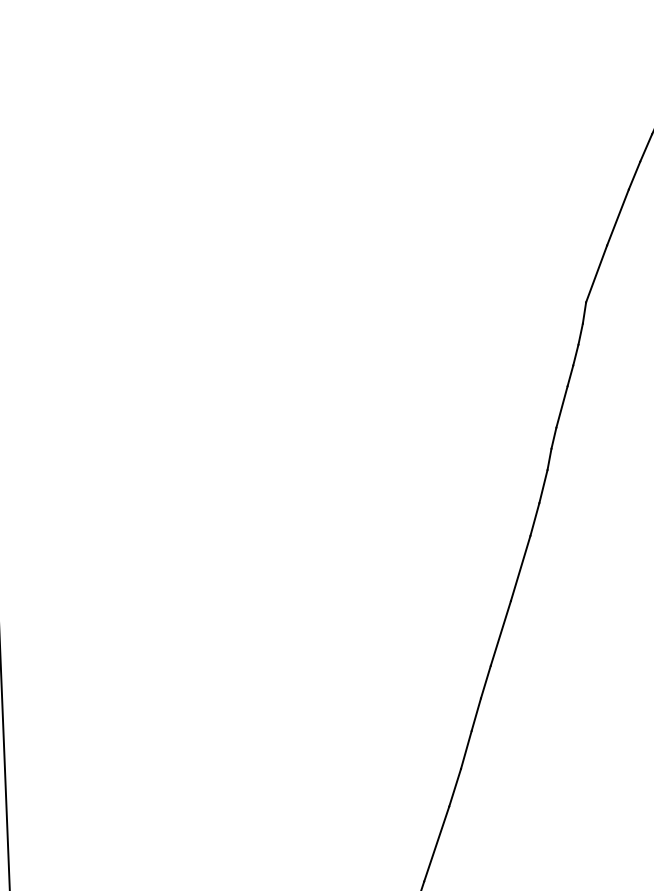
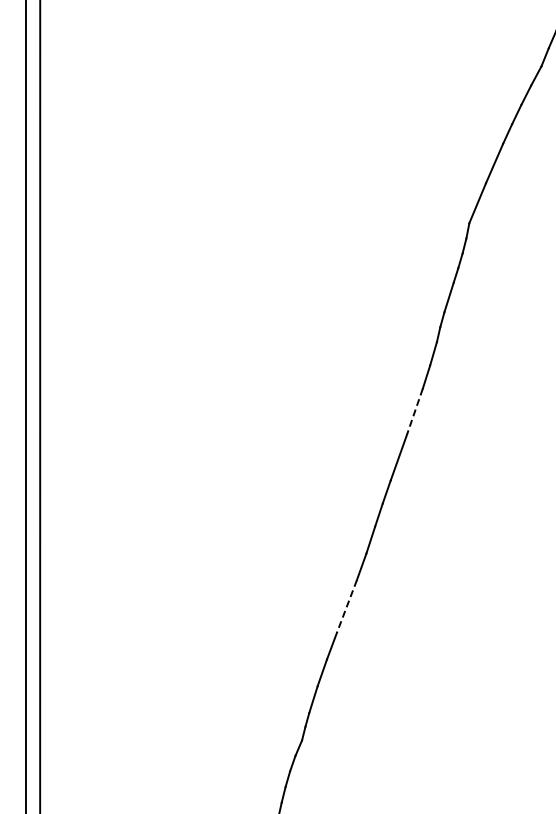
line: (520, 569) -> (414, 412), solid -> dashed
line: (436, 845) -> (346, 607), solid -> dashed

